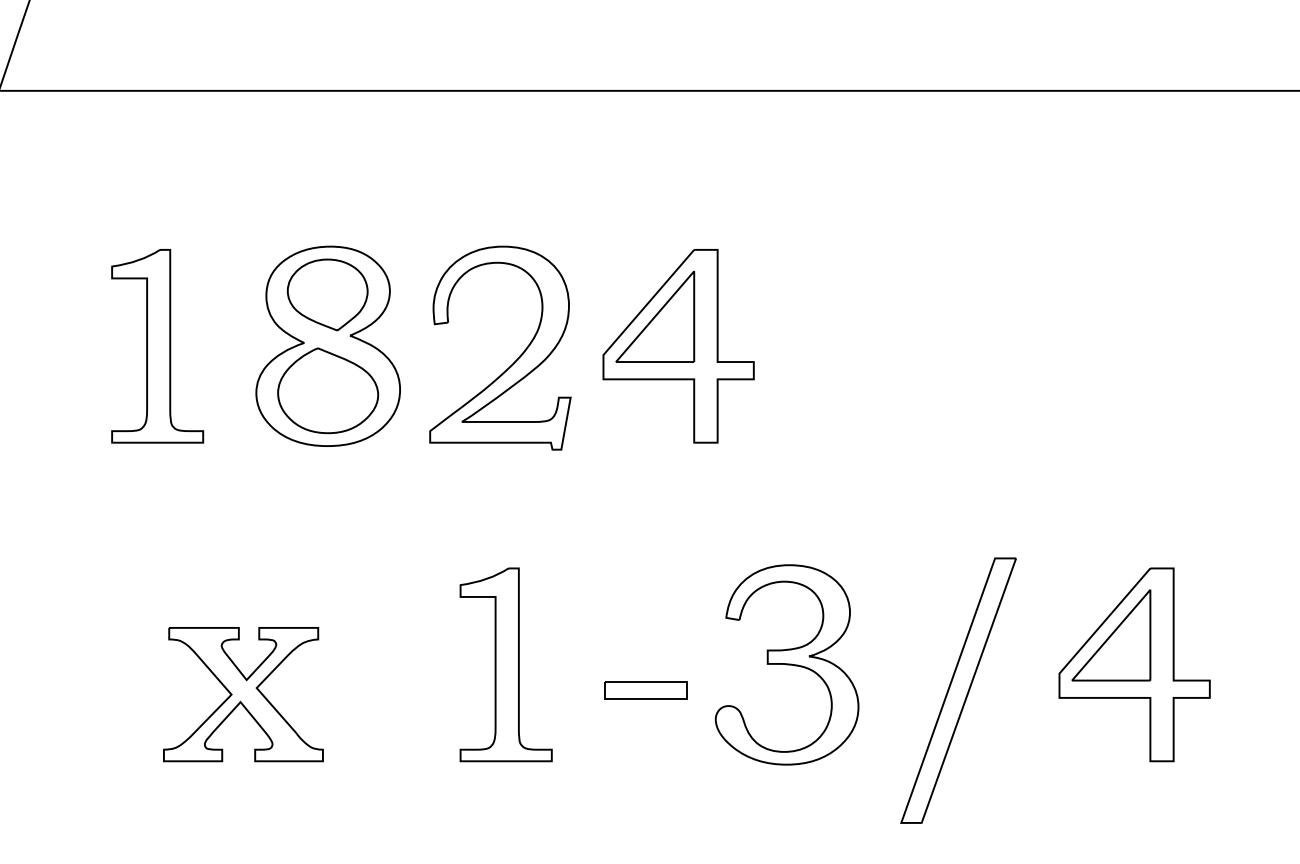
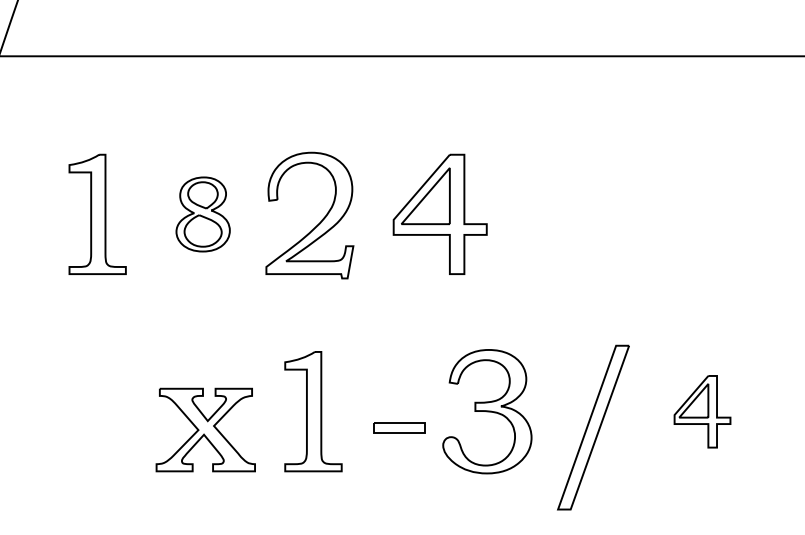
part: (677, 344) -> (439, 213), moved
part: (326, 346) -> (202, 214), size x0.6
part: (1134, 664) -> (702, 411), size x0.6
part: (242, 693) -> (205, 429), moved

